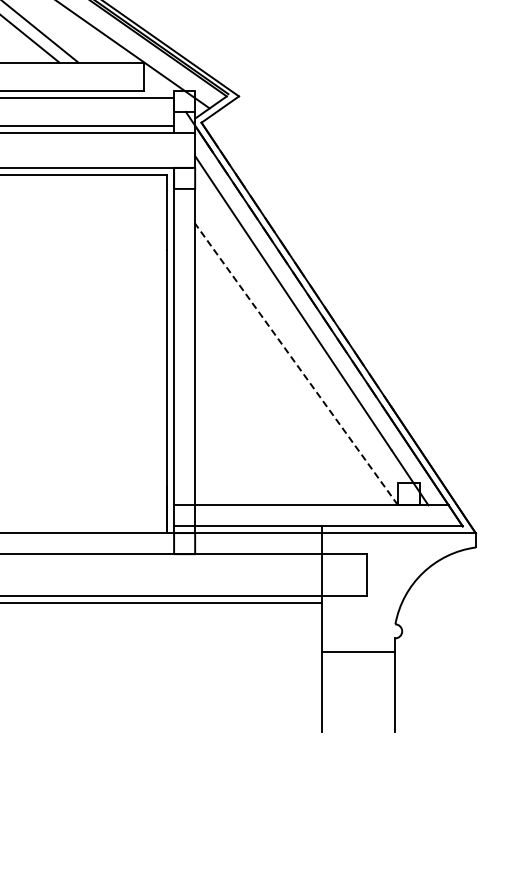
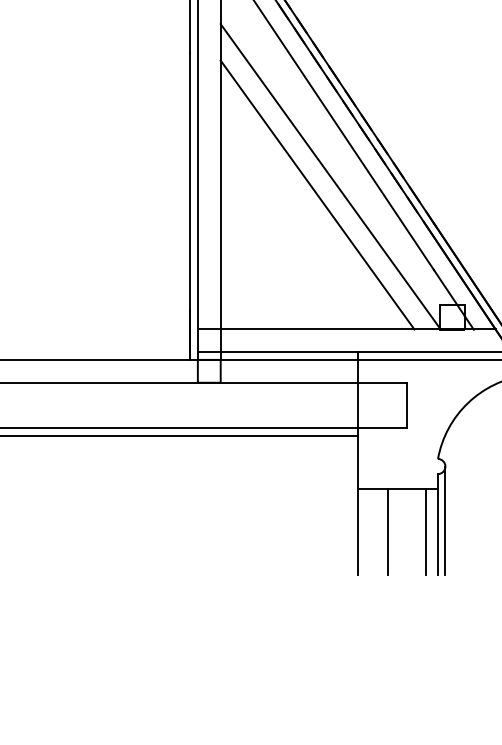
line: (296, 363) -> (330, 175), dashed -> solid
line: (284, 381) -> (317, 195), added
line: (402, 681) -> (445, 520), added
line: (349, 691) -> (388, 531), added
line: (384, 691) -> (426, 531), added

